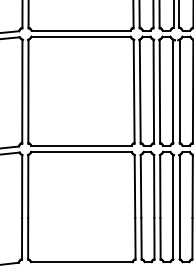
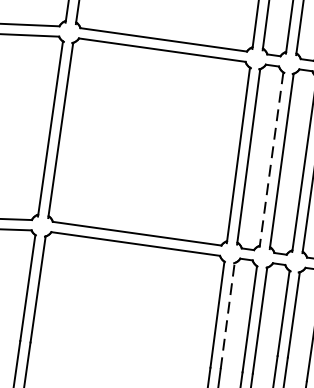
line: (153, 92) -> (270, 161), solid -> dashed
line: (141, 186) -> (228, 316), solid -> dashed

